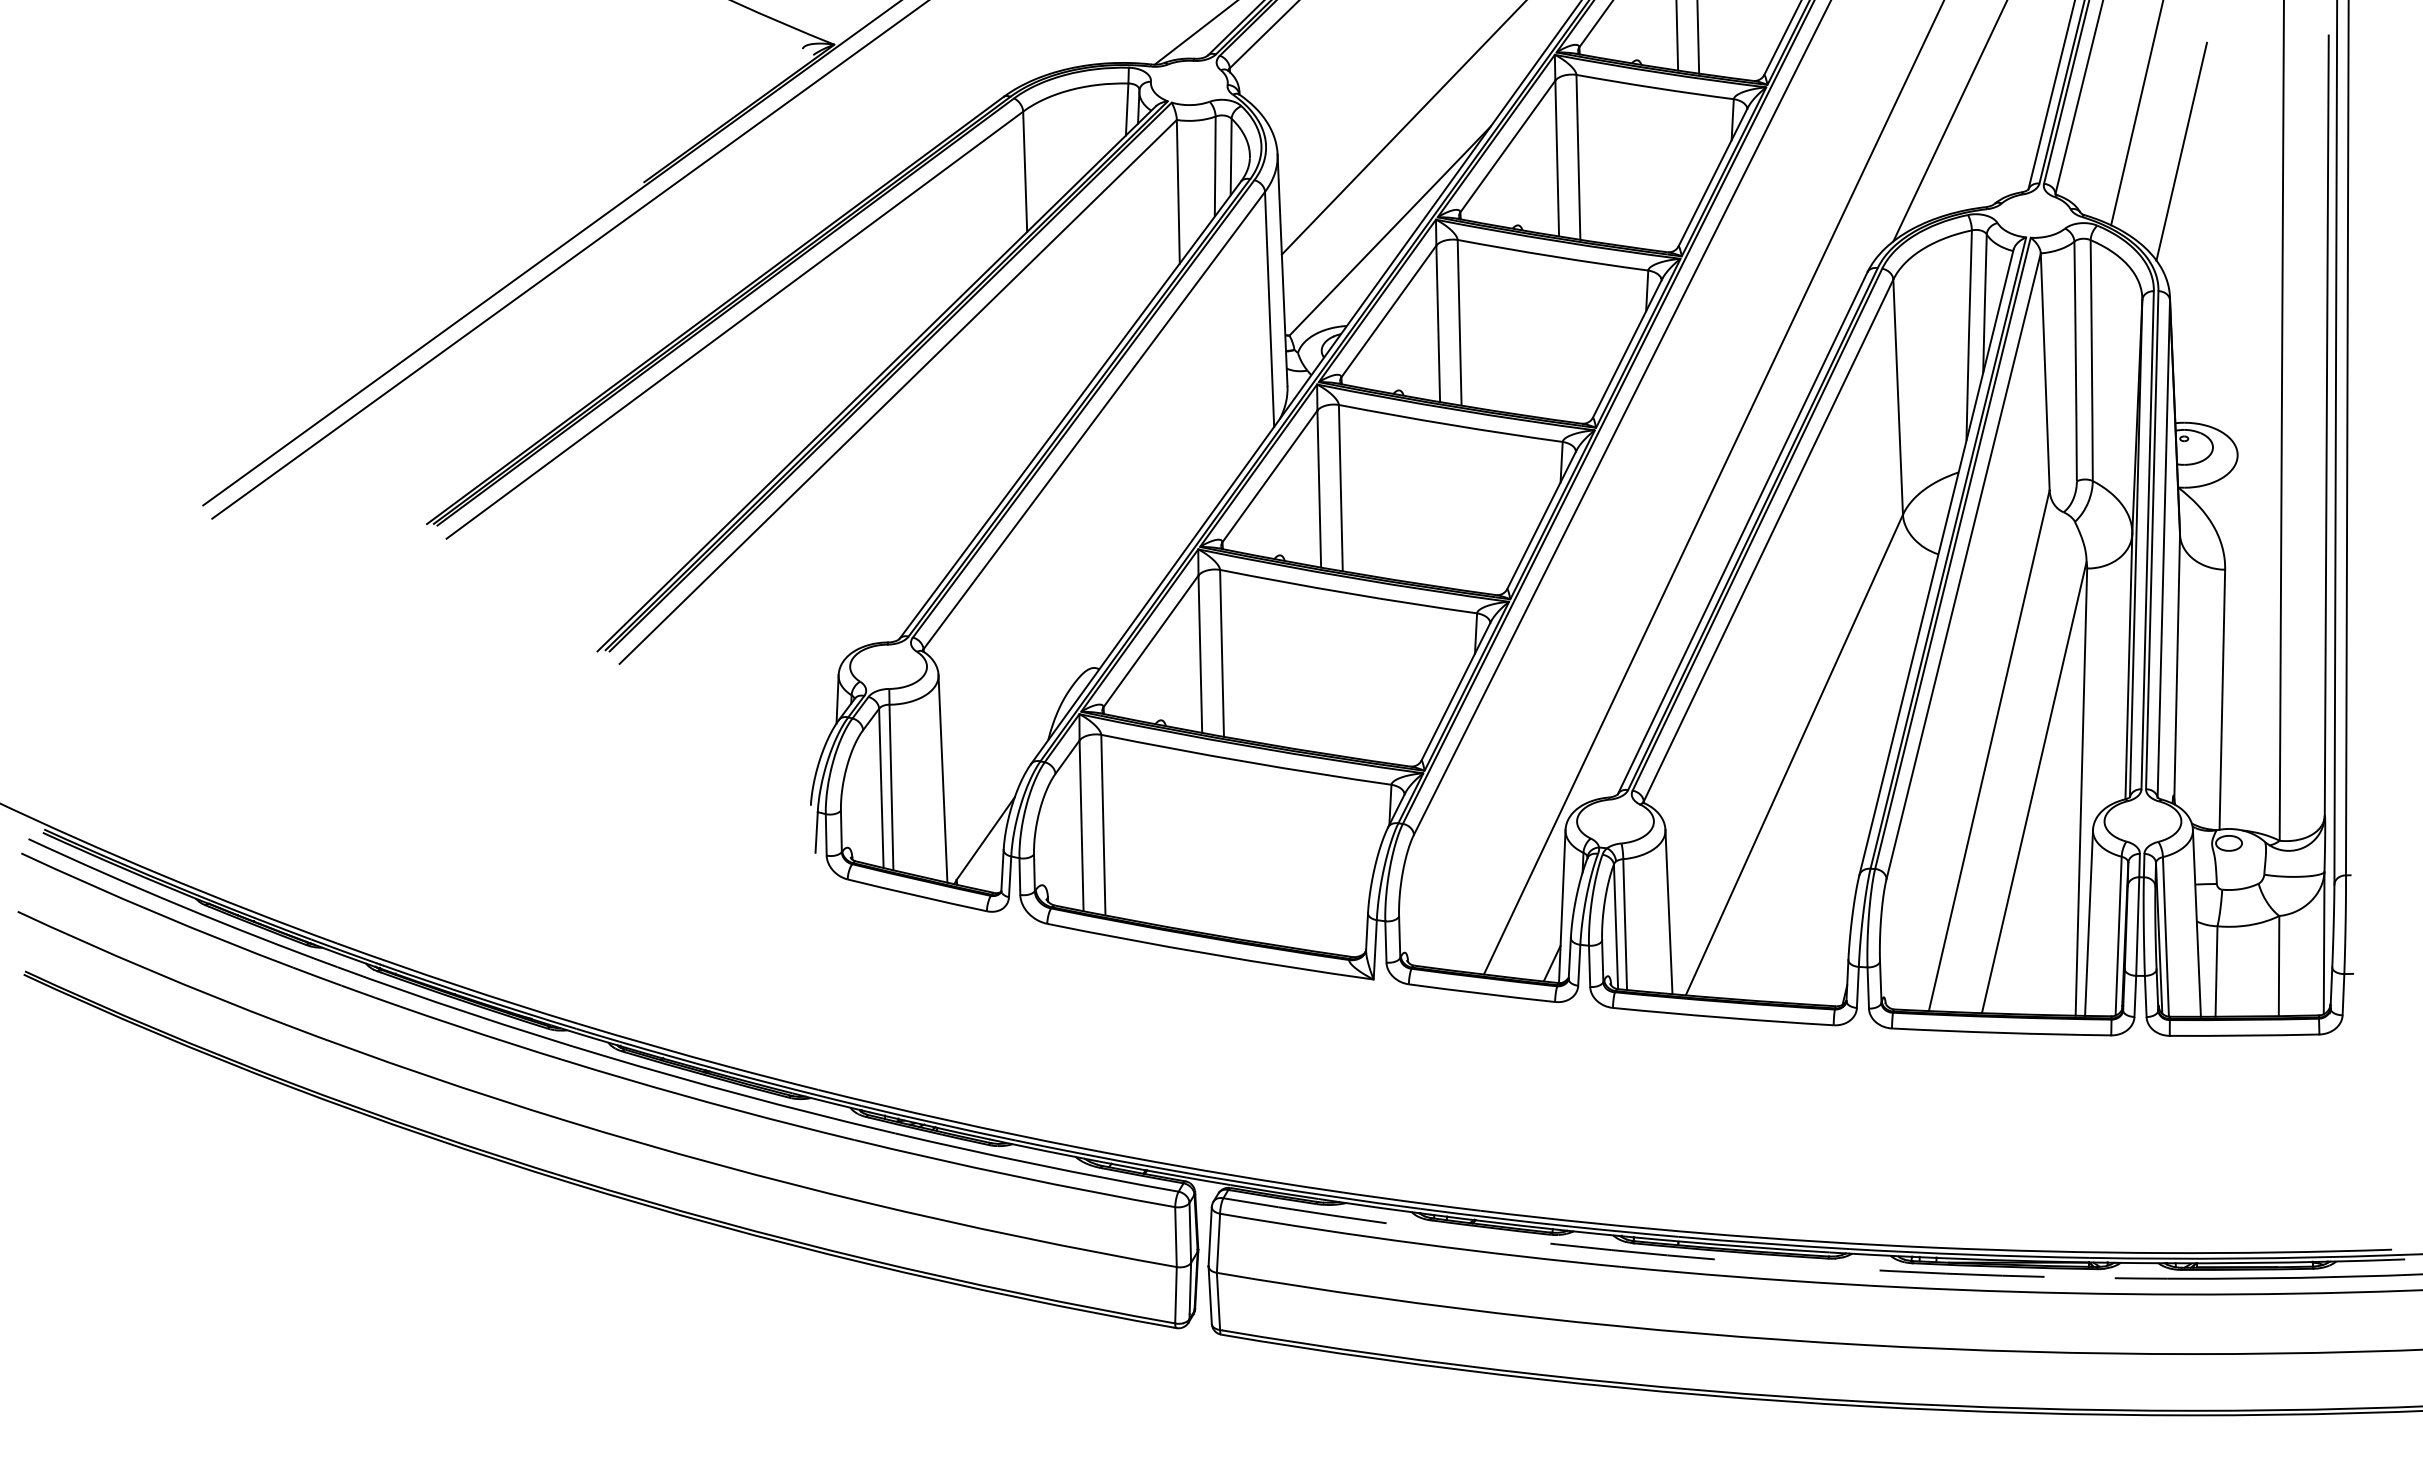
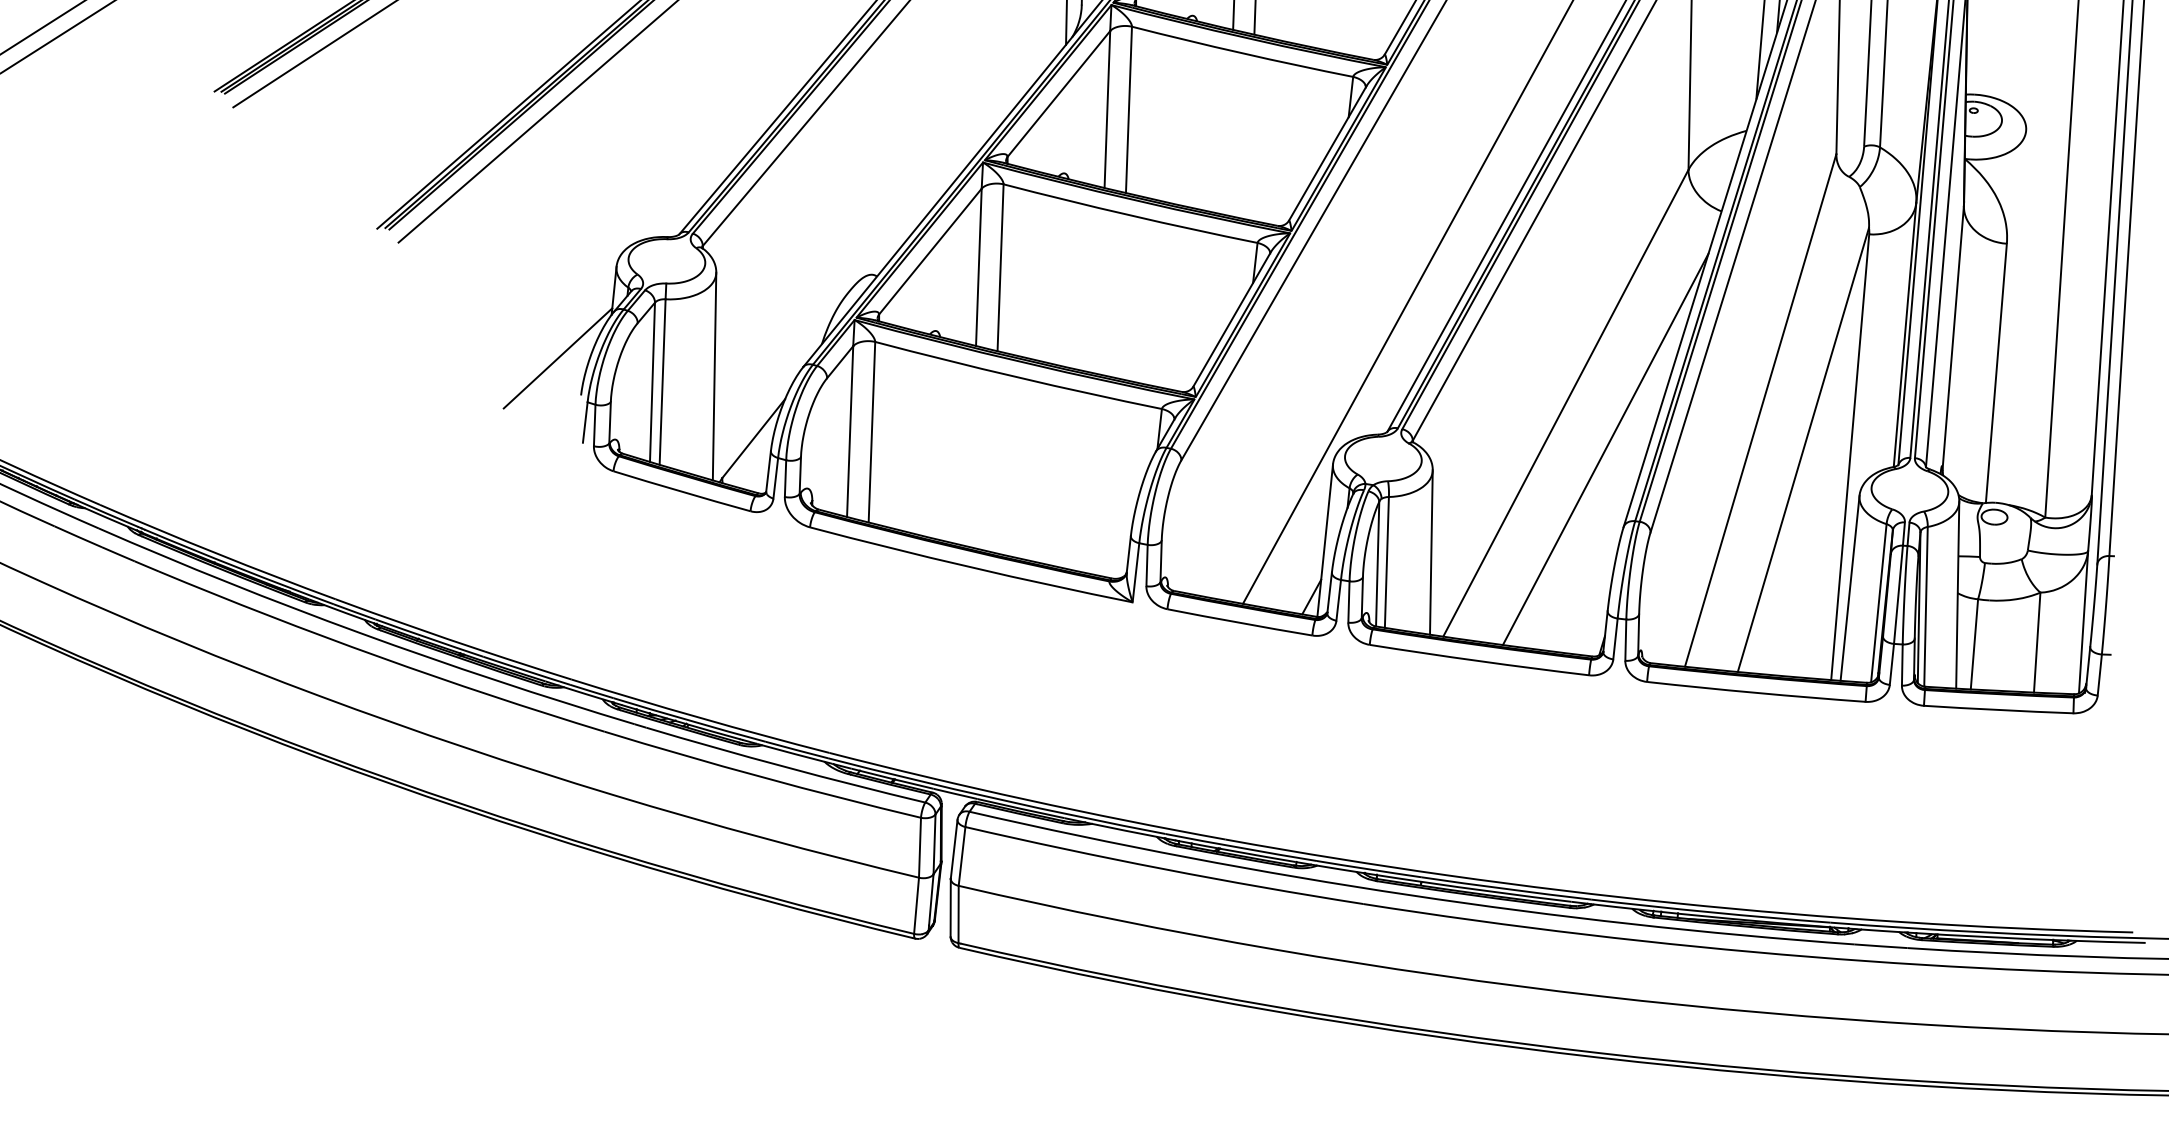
line: (785, 769) -> (557, 357), added
line: (1836, 798) -> (1605, 449), added
arc: (1667, 1255) -> (1409, 895), dashed -> solid

